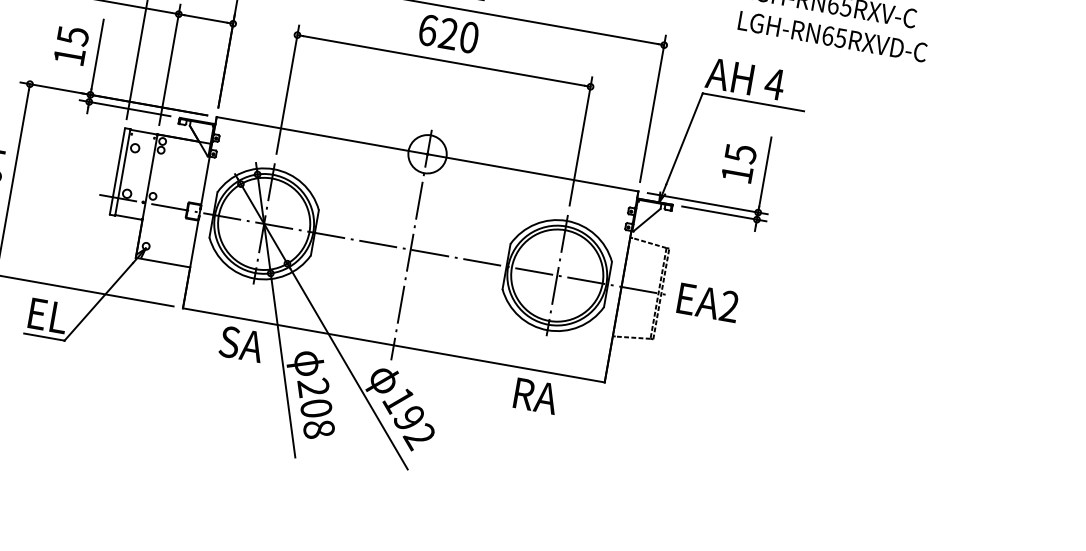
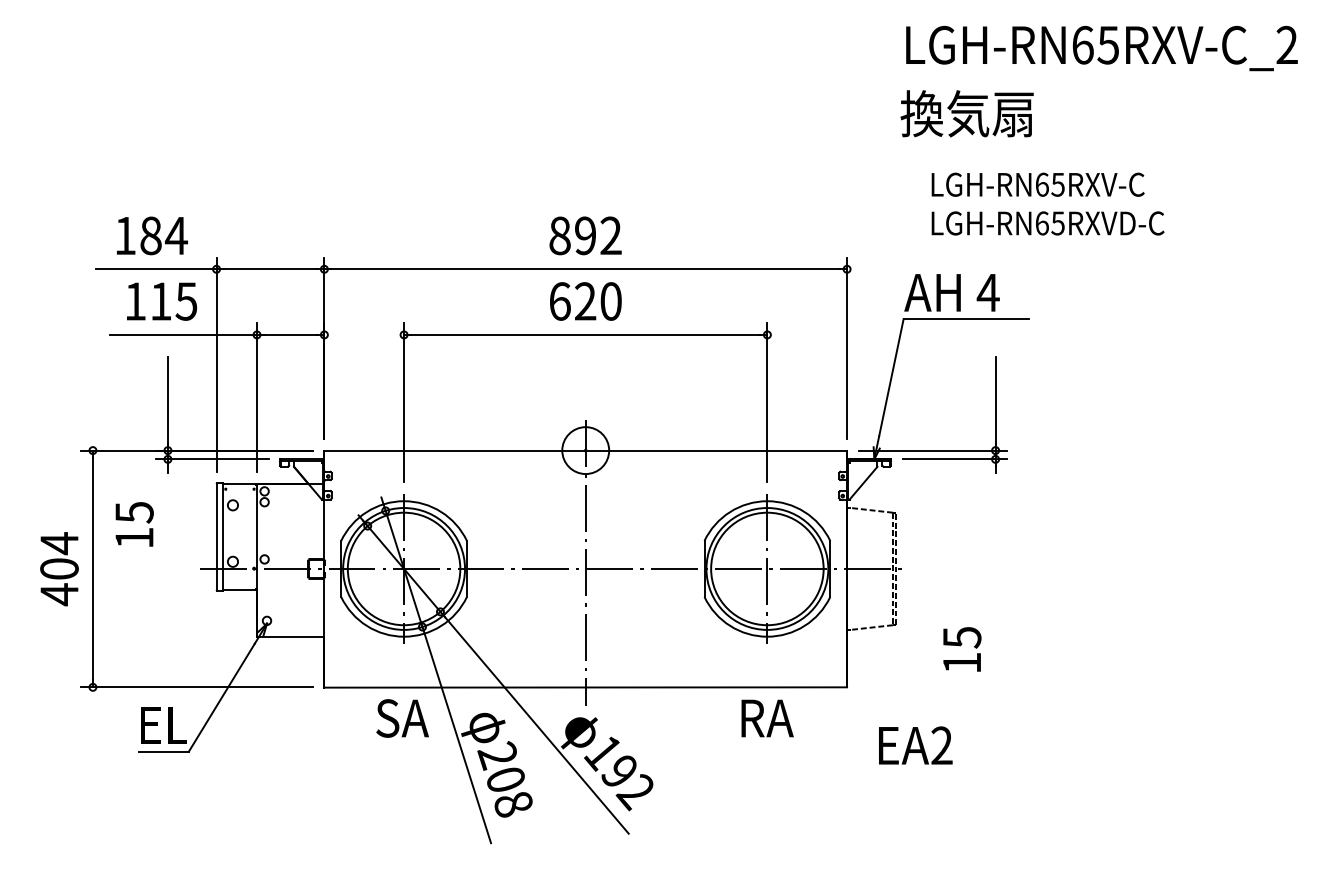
text: (71, 45) -> (134, 524), moved
text: (739, 163) -> (962, 649), moved
text: (708, 302) -> (915, 745), moved

